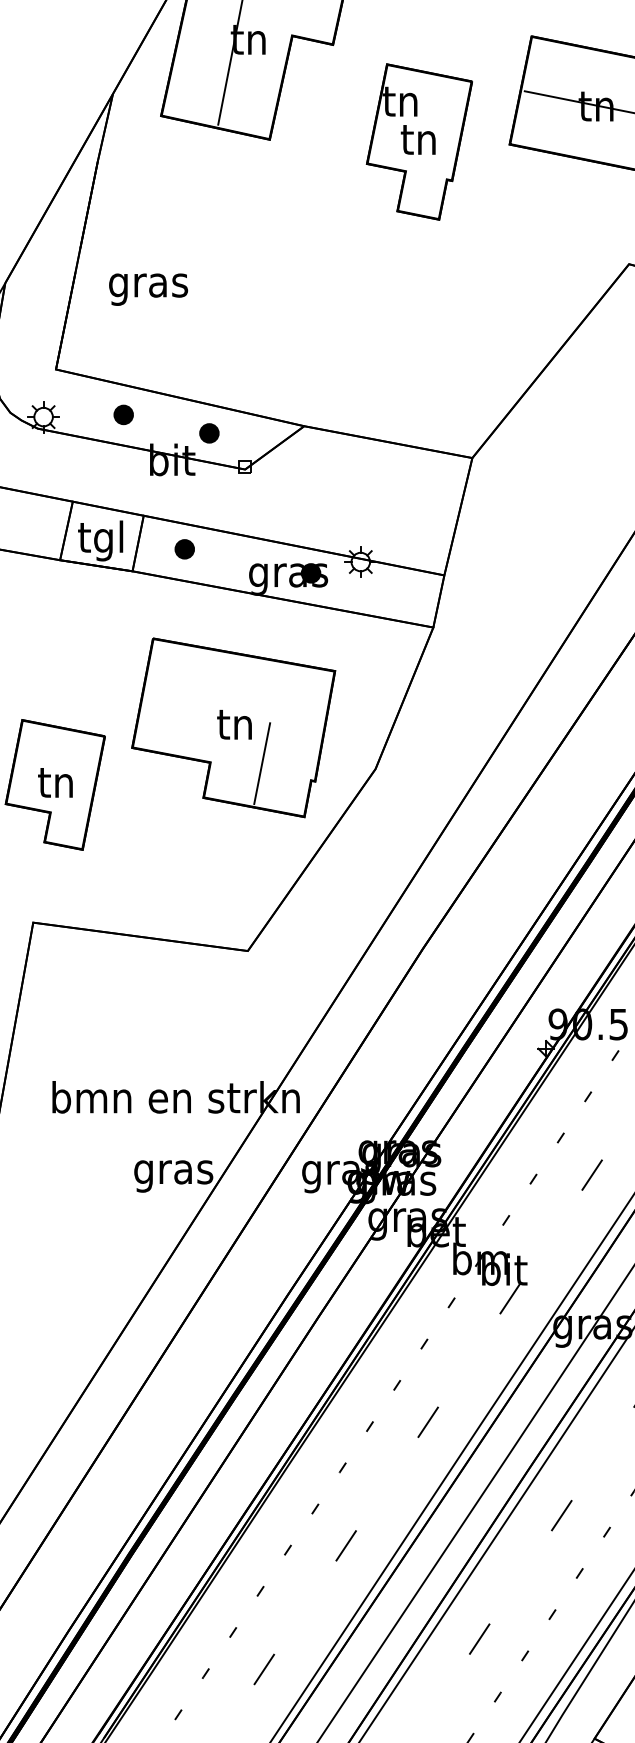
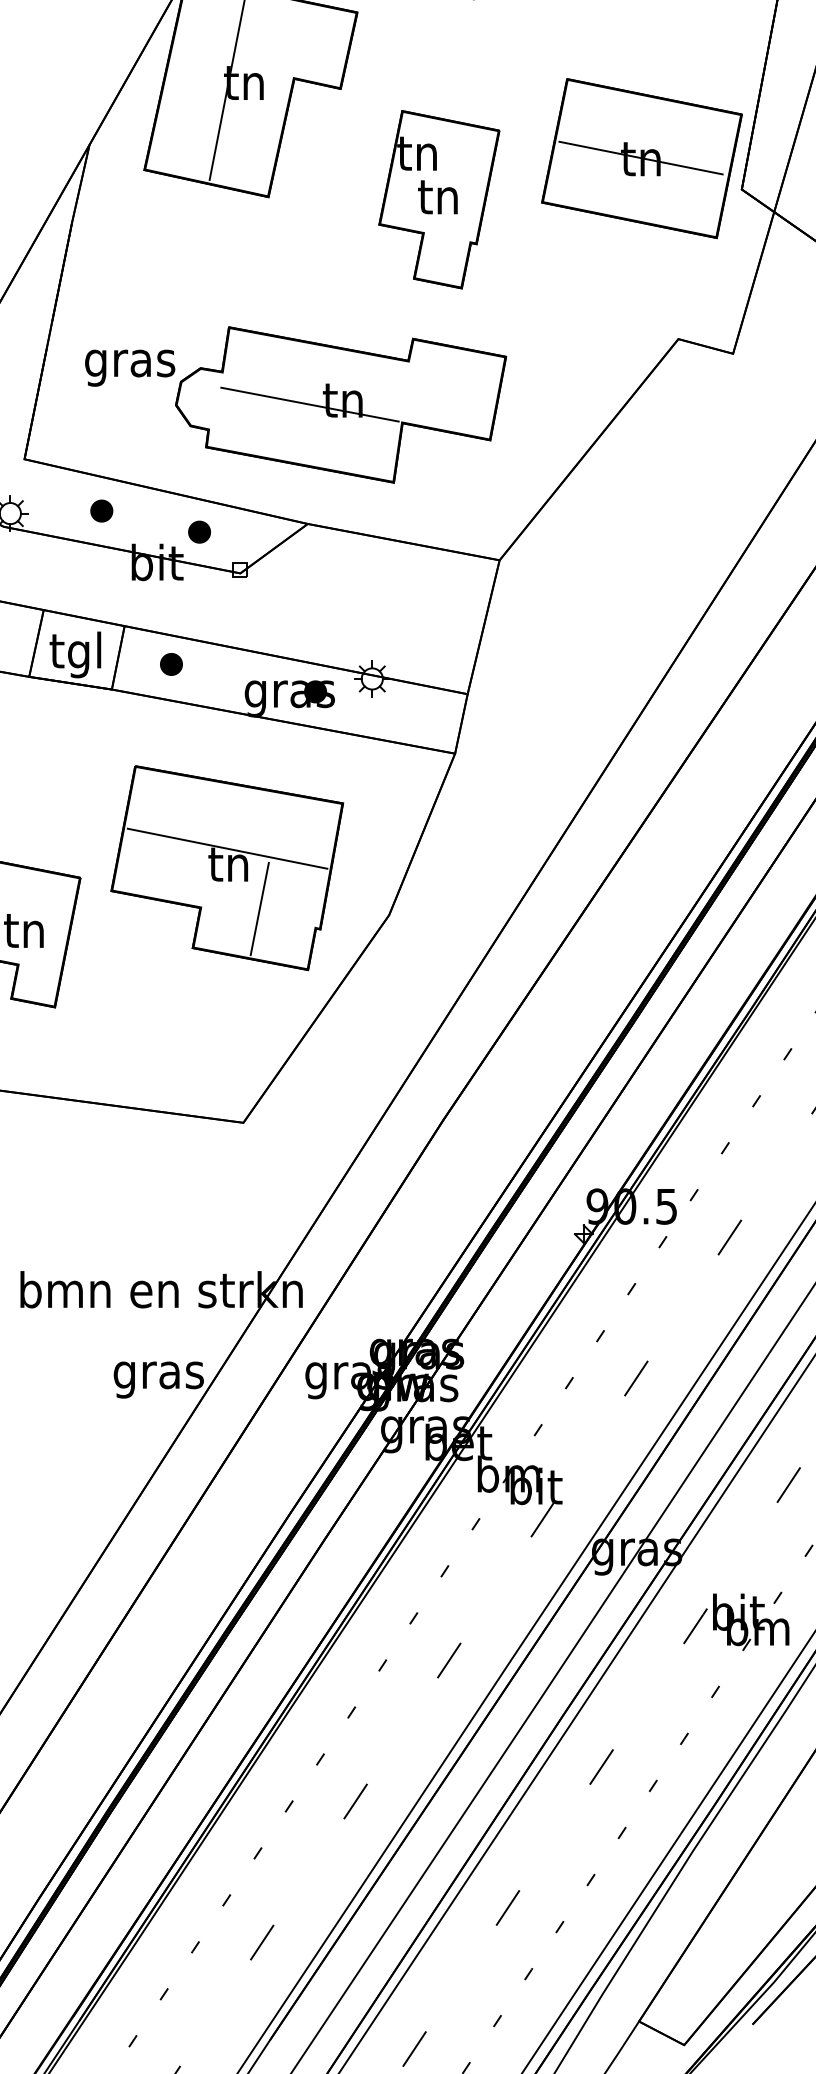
part: (333, 321) -> (341, 404), added
line: (233, 710) -> (227, 848), added

